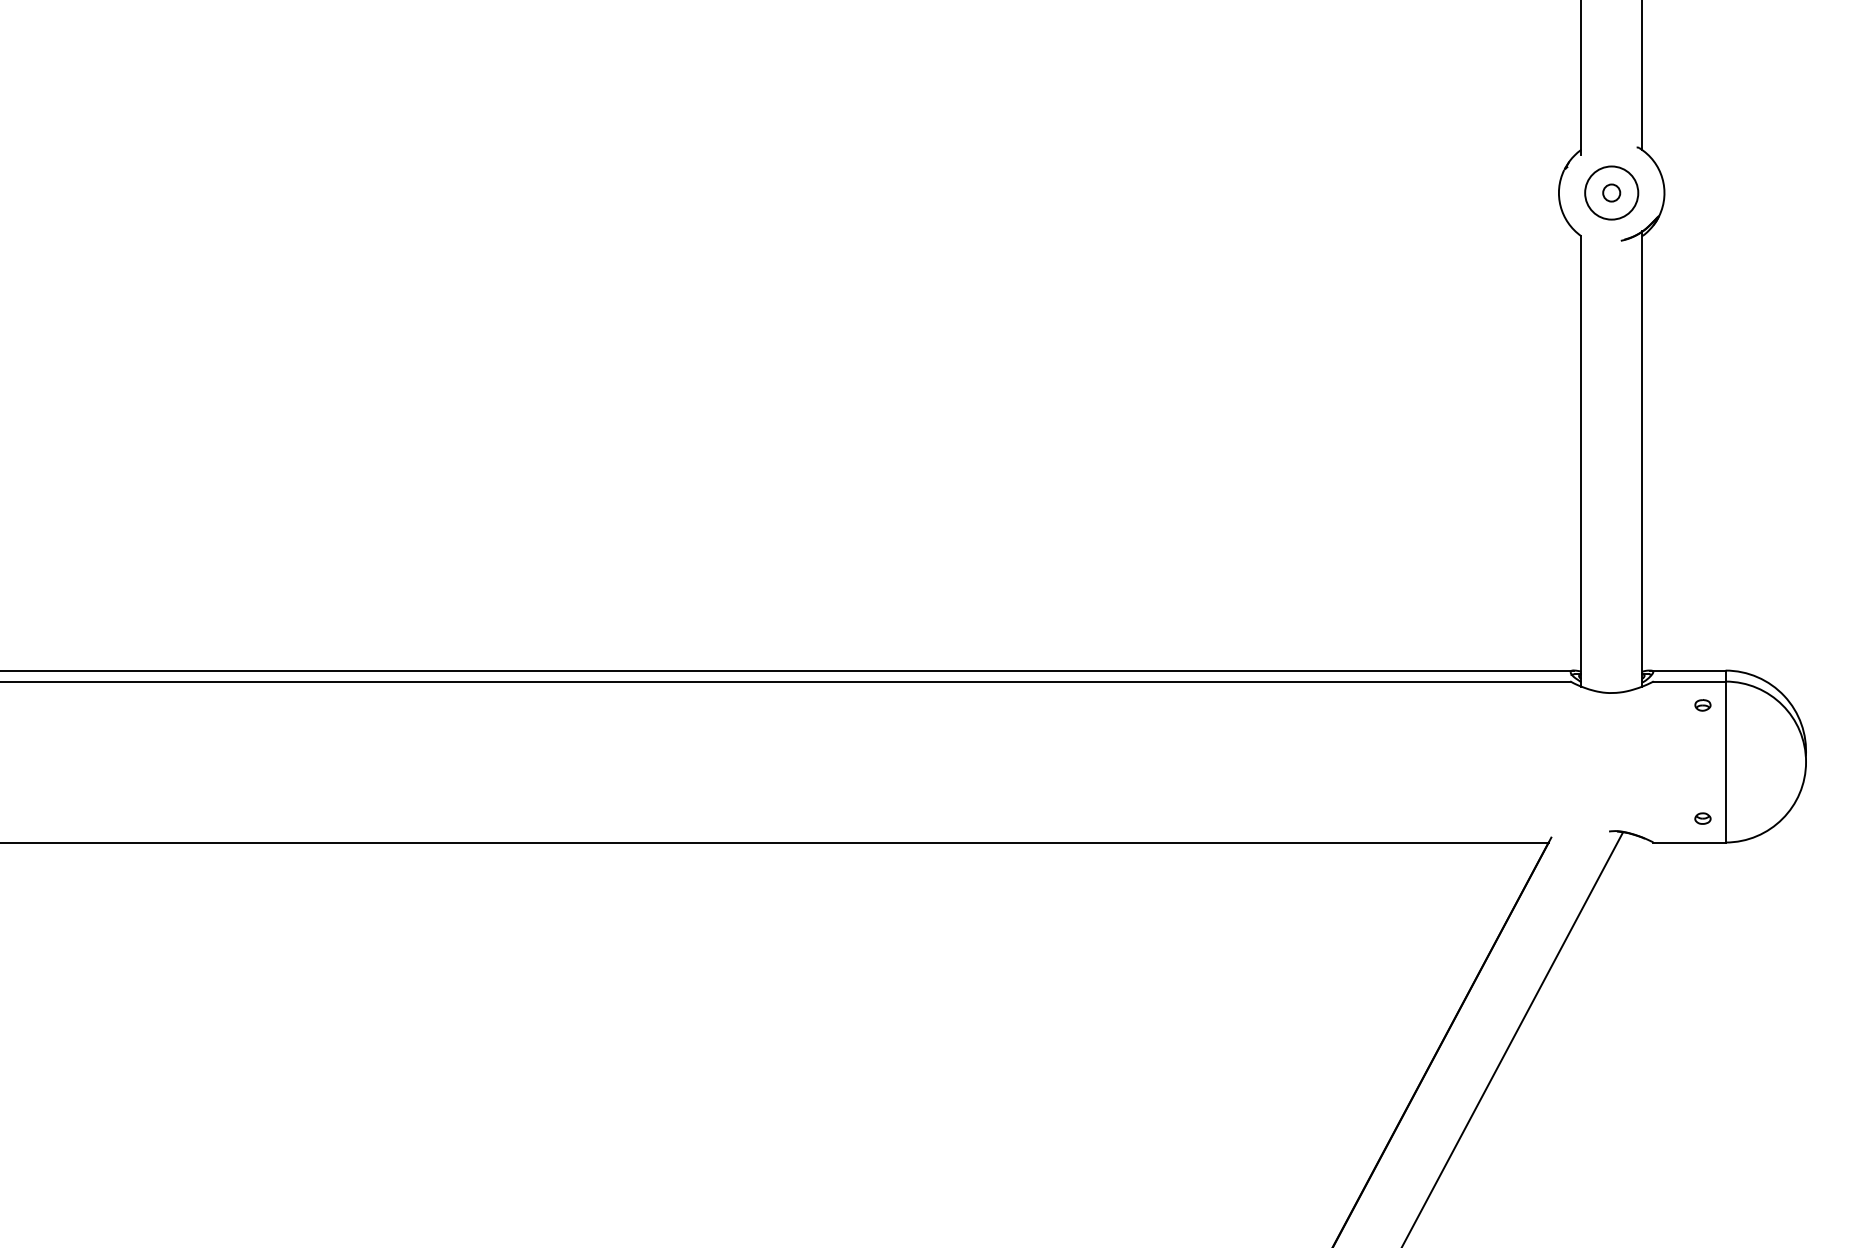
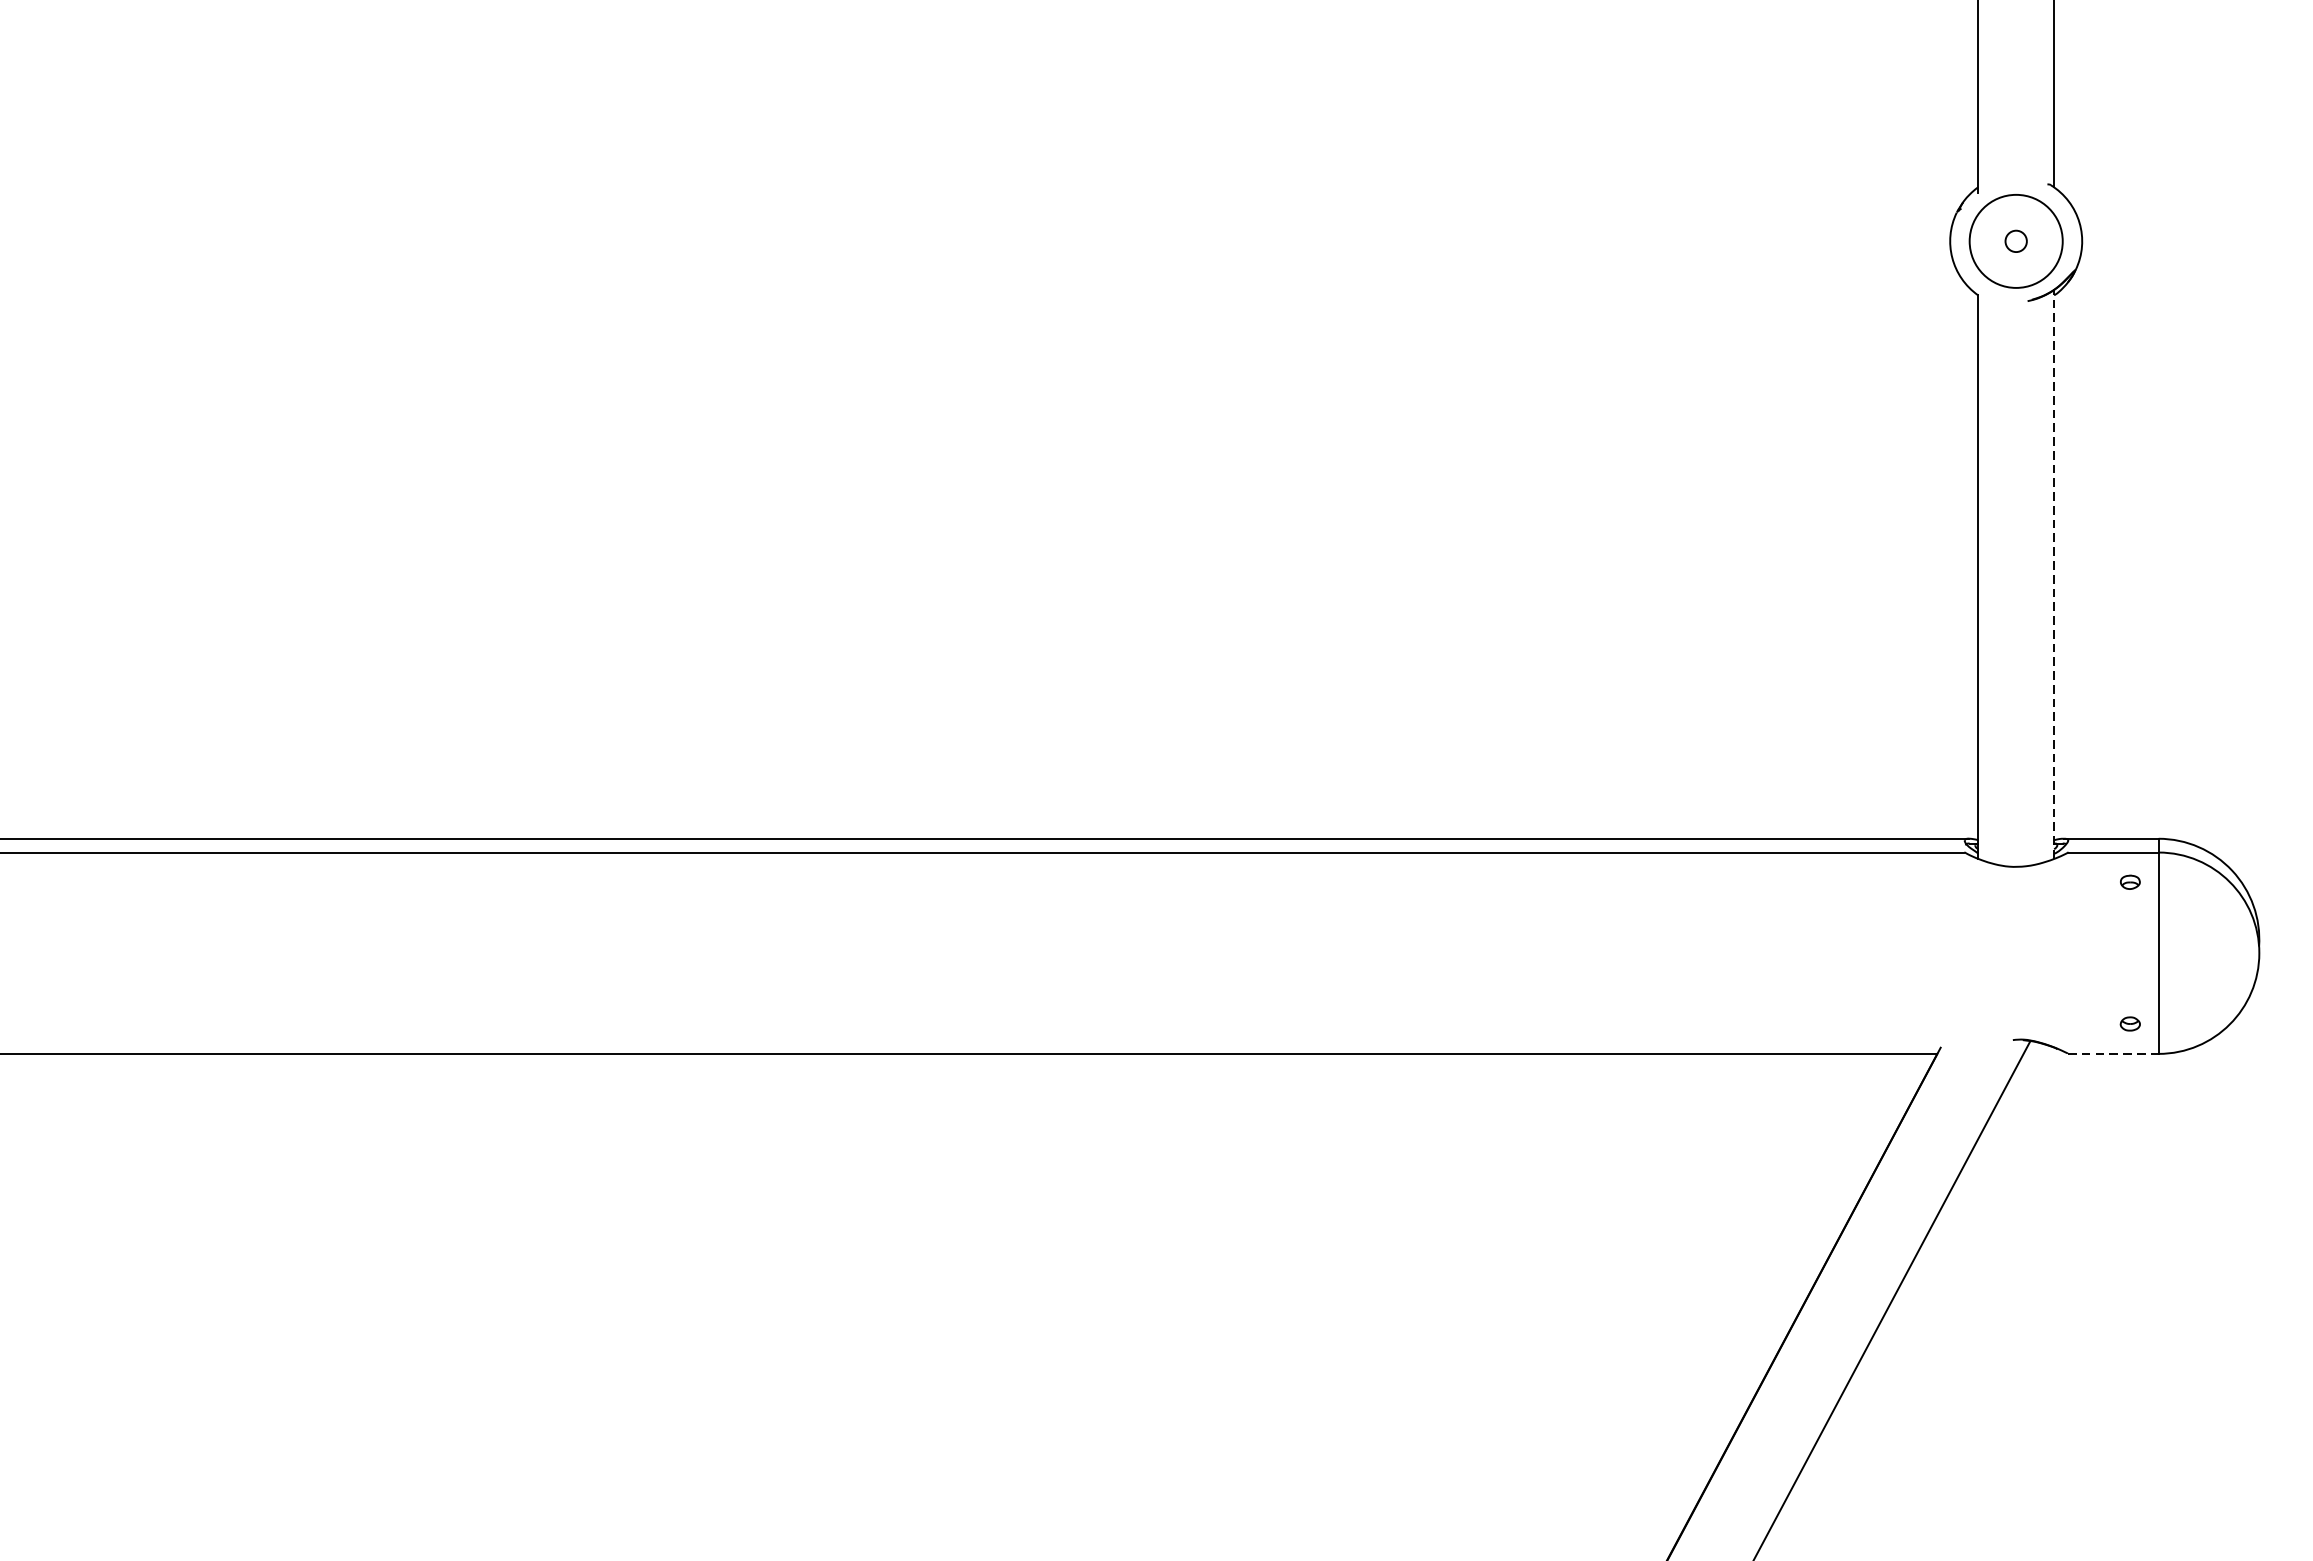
circle: (1611, 192) -> (2015, 240), size x1.4
line: (1642, 458) -> (2054, 573), solid -> dashed
line: (1689, 842) -> (2113, 1053), solid -> dashed

